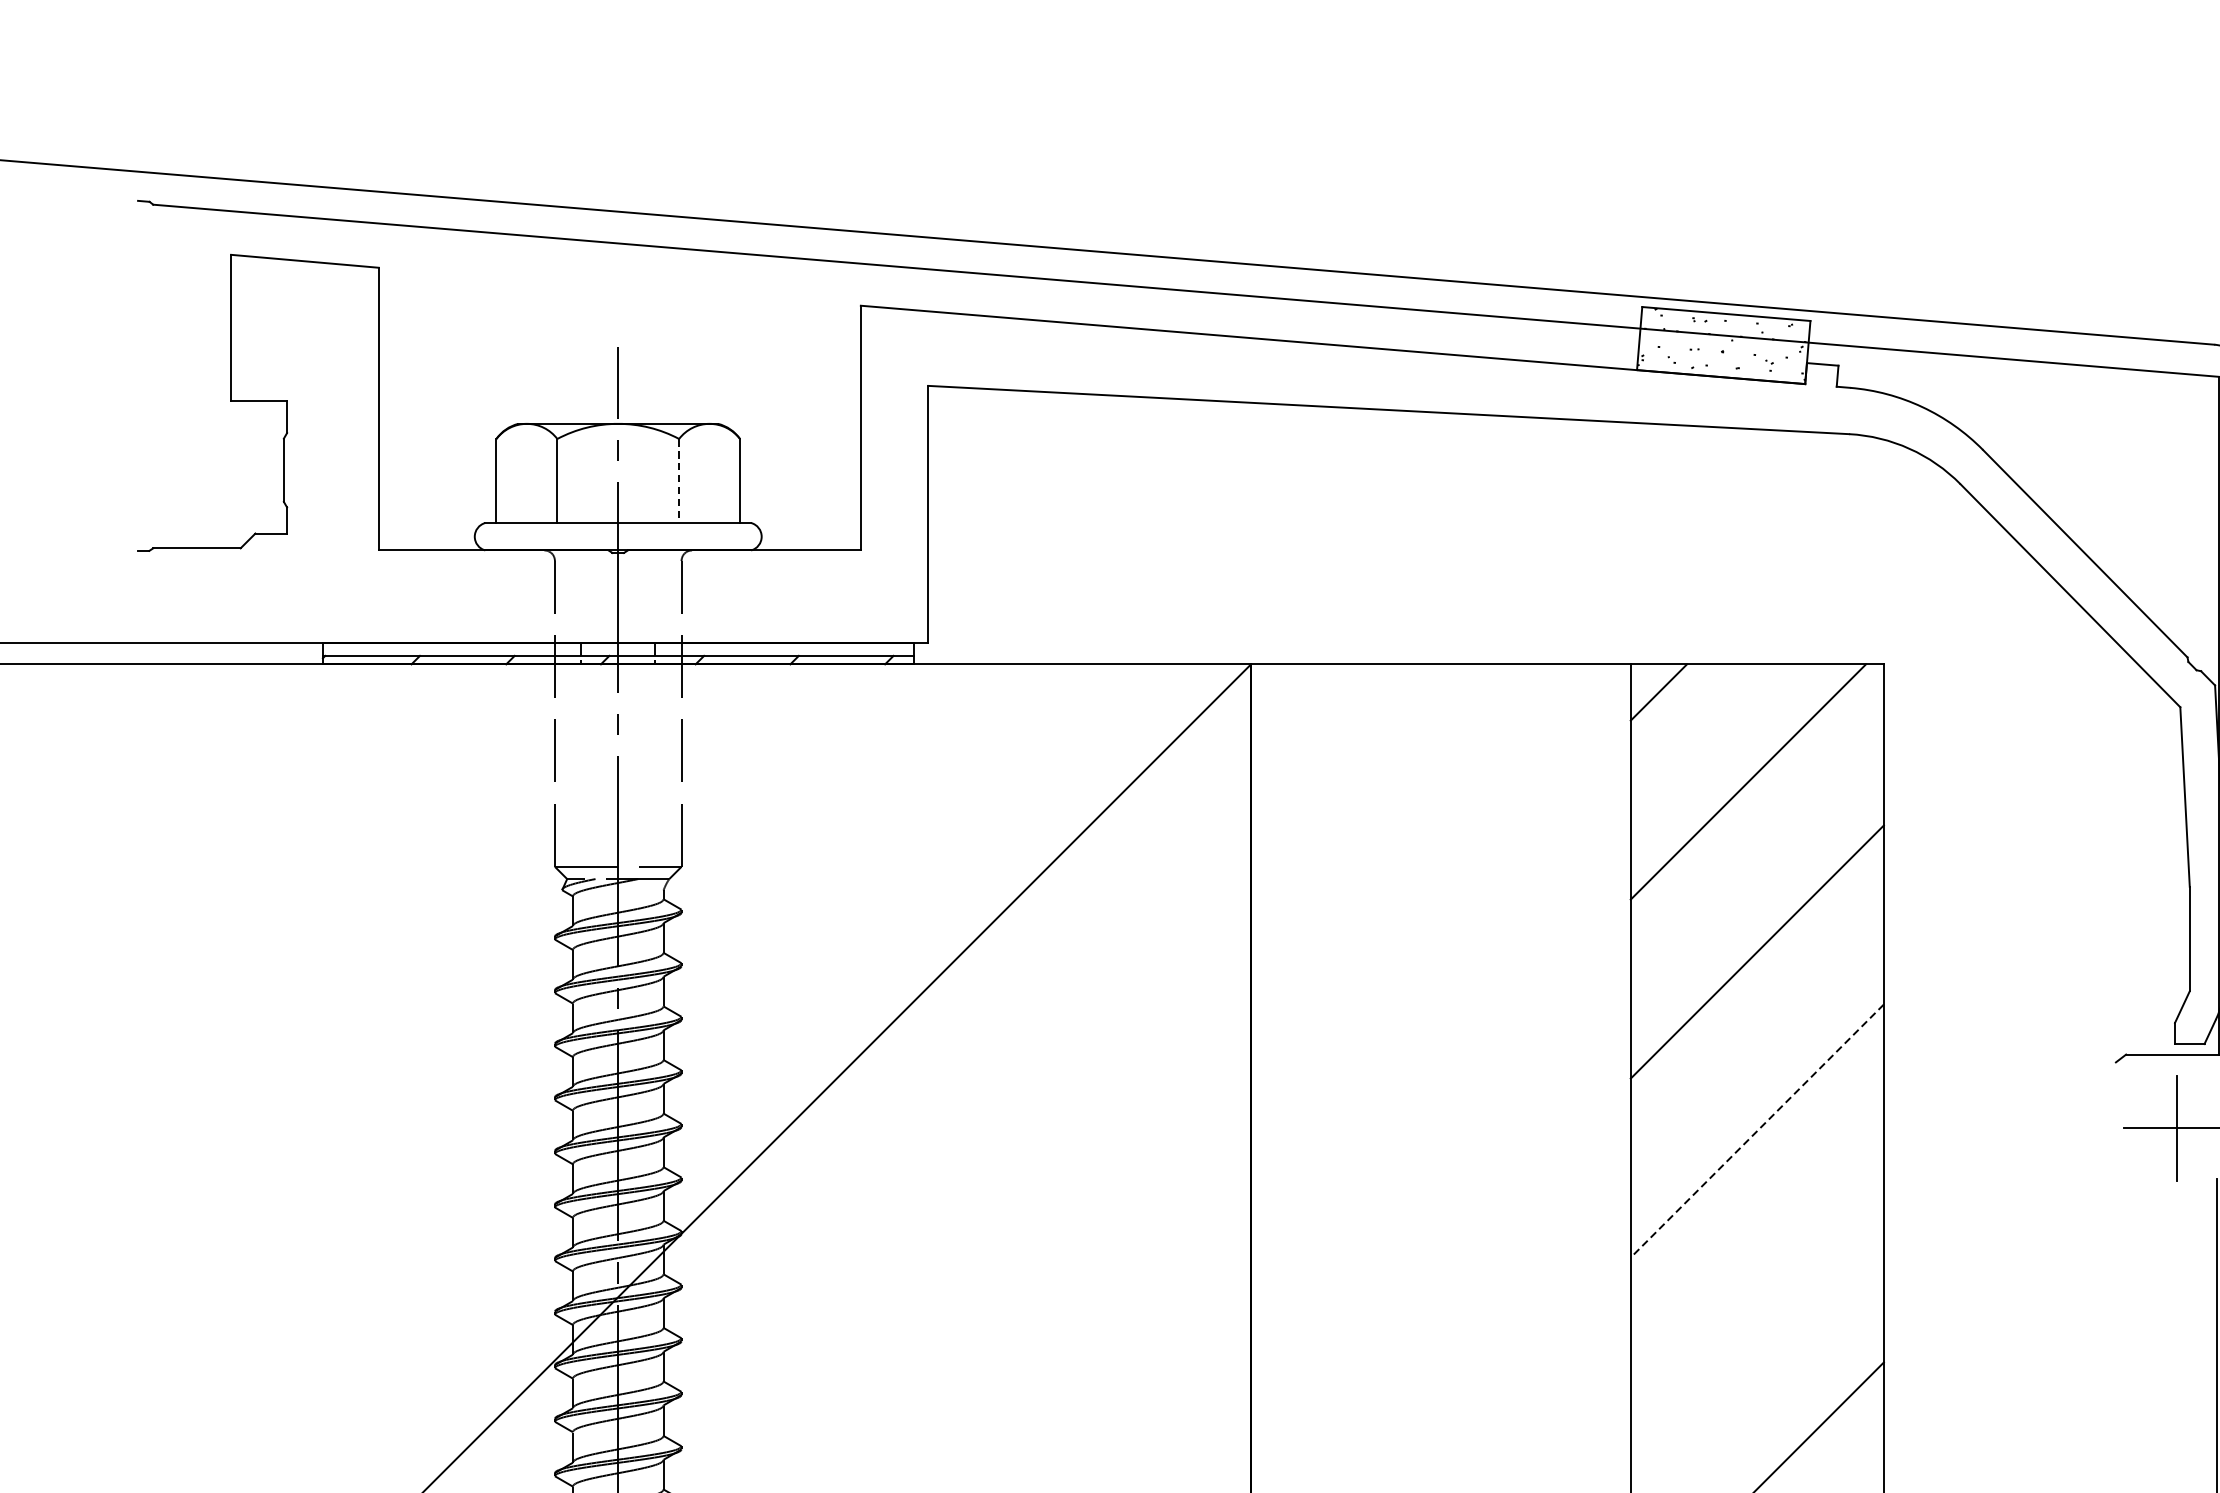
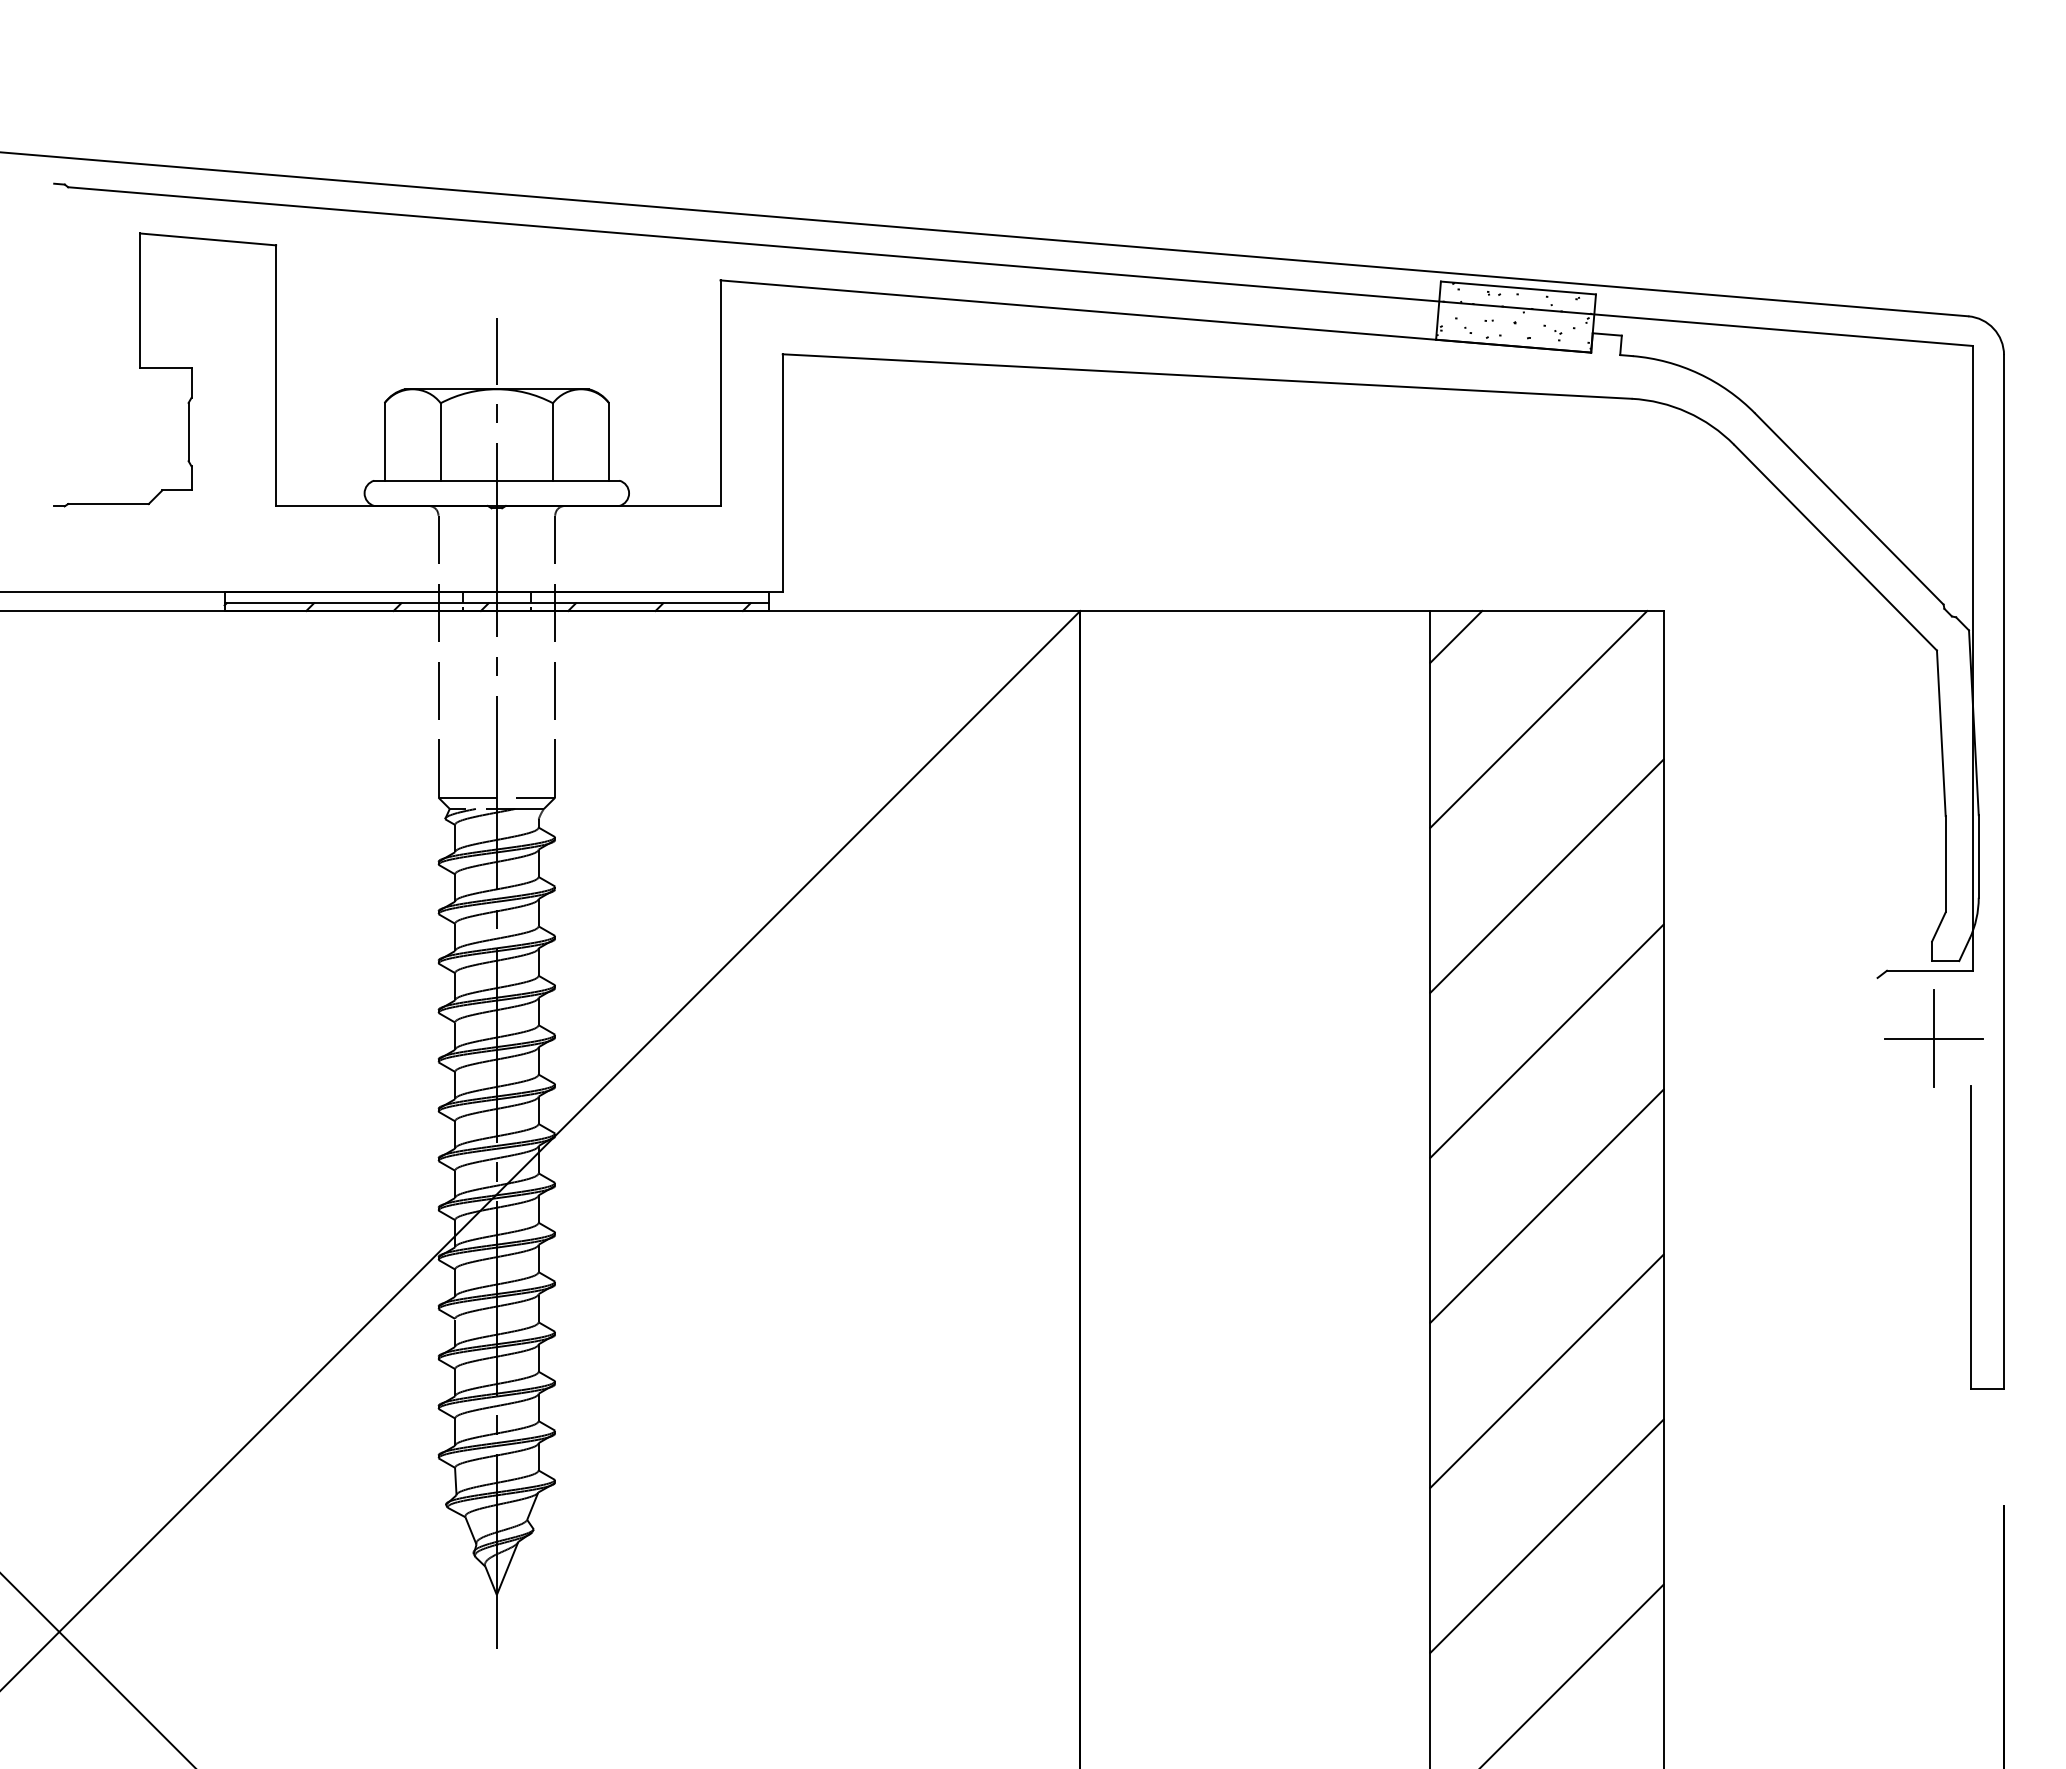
line: (678, 480) -> (552, 441), dashed -> solid
line: (1756, 1131) -> (1546, 1041), dashed -> solid
line: (1756, 1309) -> (1546, 1205), added

